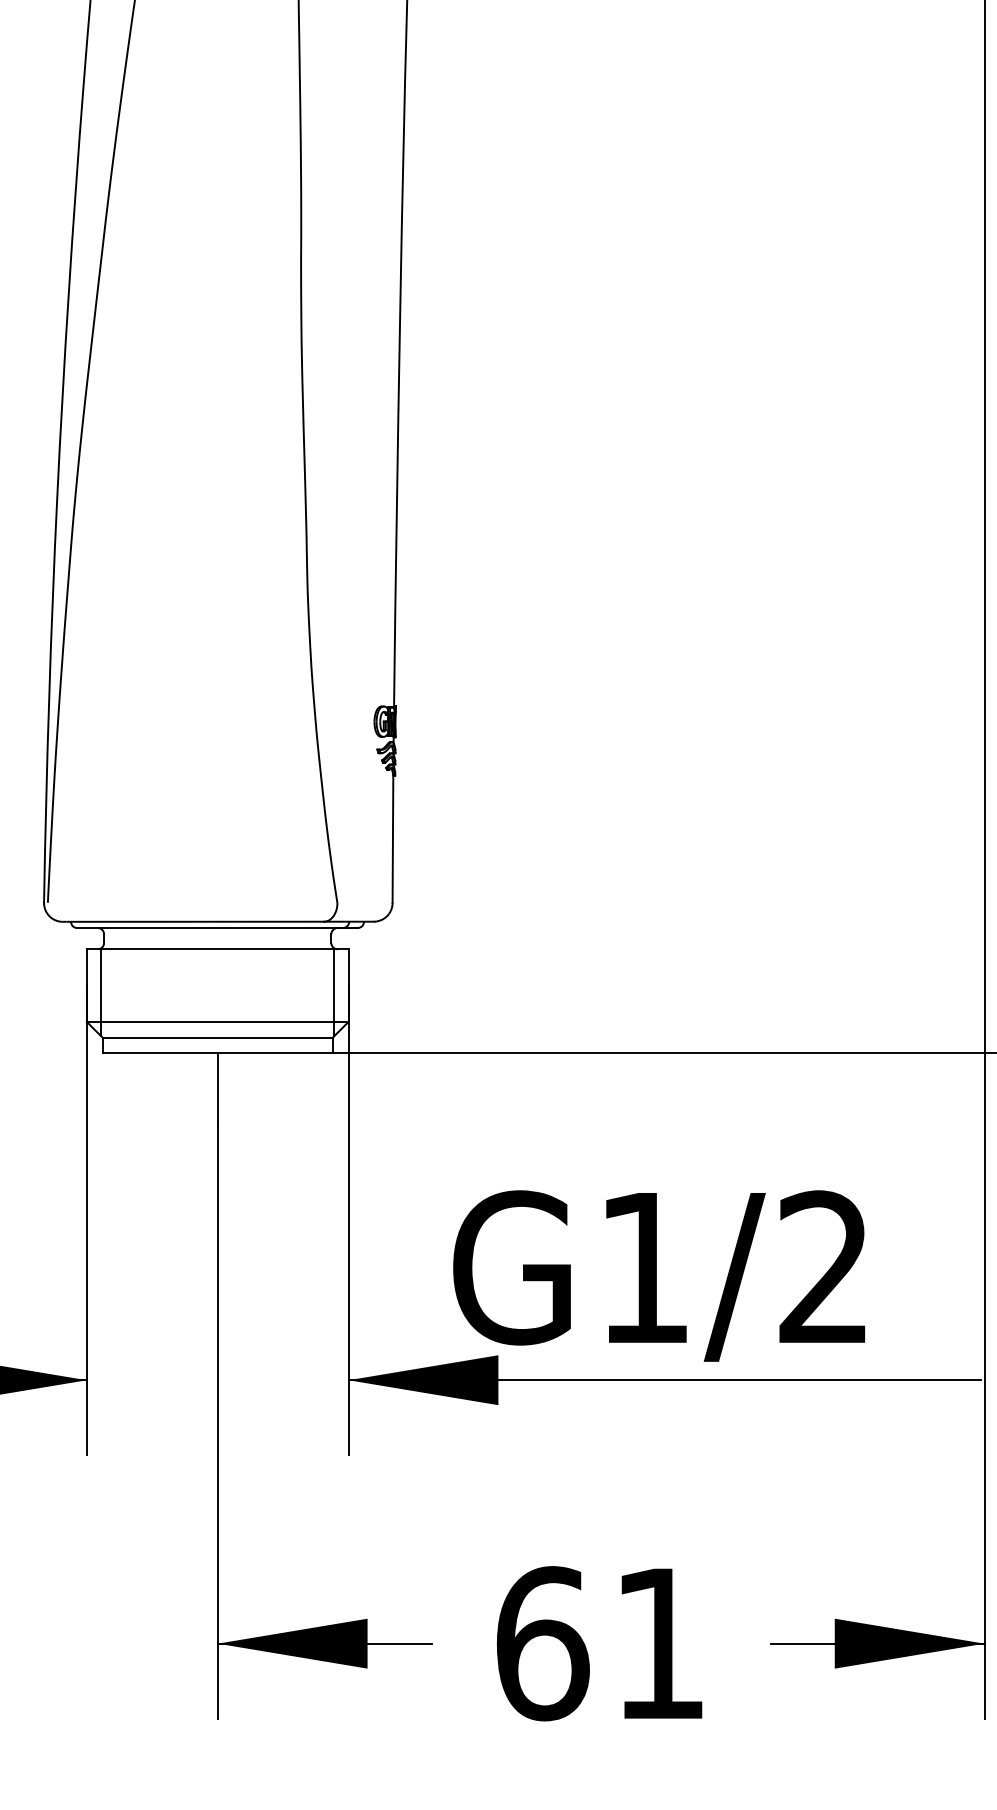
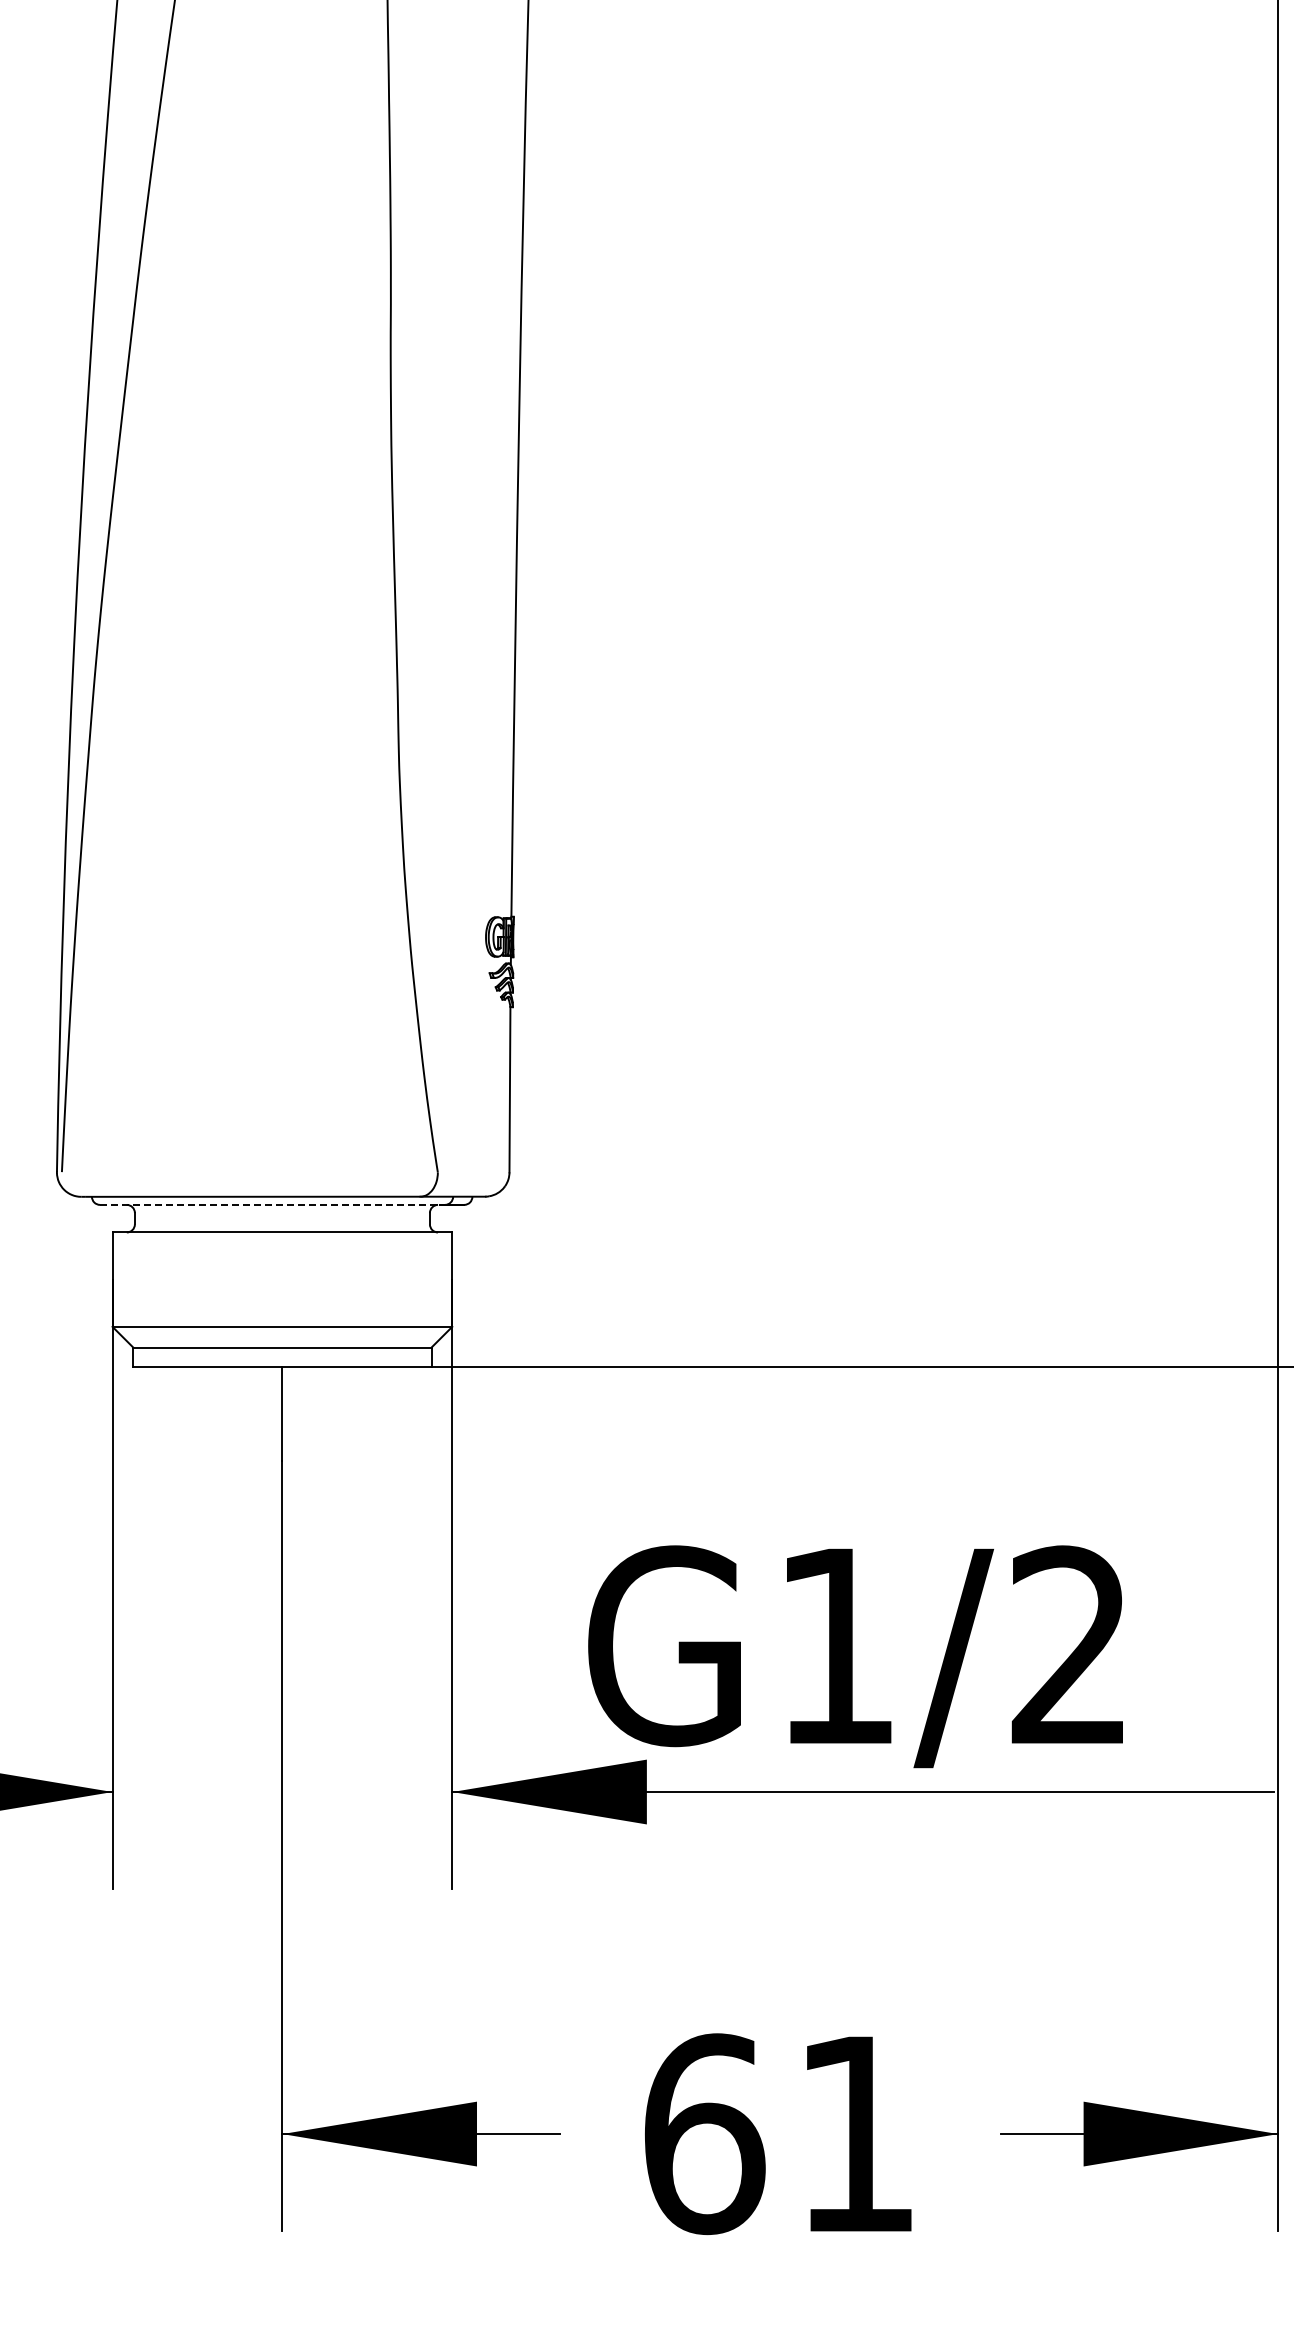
line: (210, 927) -> (273, 1204), solid -> dashed
line: (101, 992) -> (131, 1288), removed
line: (334, 992) -> (433, 1288), removed

